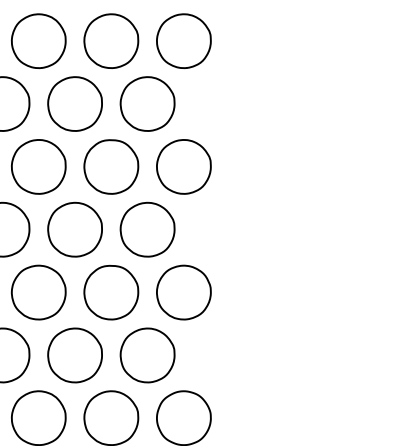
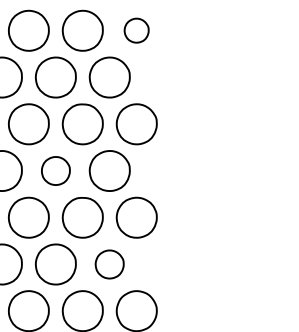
part: (183, 40) -> (136, 30), size x0.6
part: (74, 229) -> (55, 170), size x0.7
part: (147, 355) -> (109, 264), size x0.7

